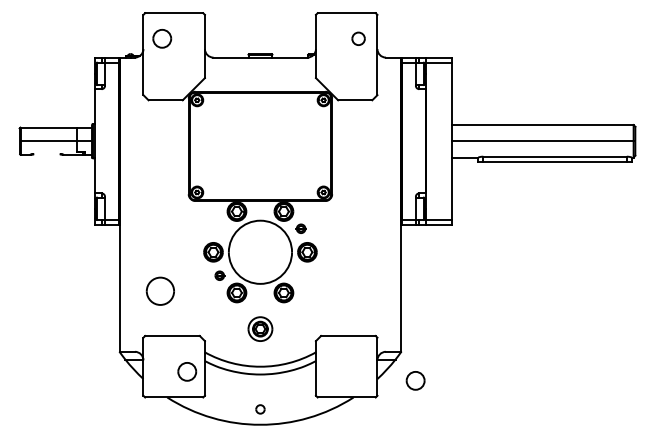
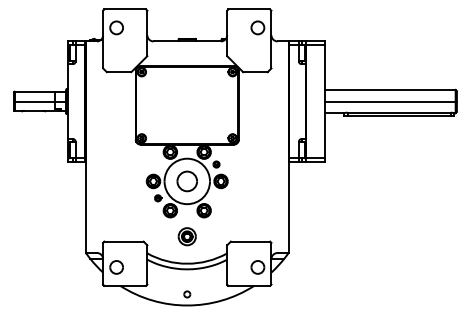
part: (358, 38) -> (257, 27), size x1.43
line: (46, 154) -> (33, 111), added
part: (159, 290) -> (186, 180), moved
part: (187, 371) -> (116, 267), moved
part: (415, 380) -> (257, 267), moved

